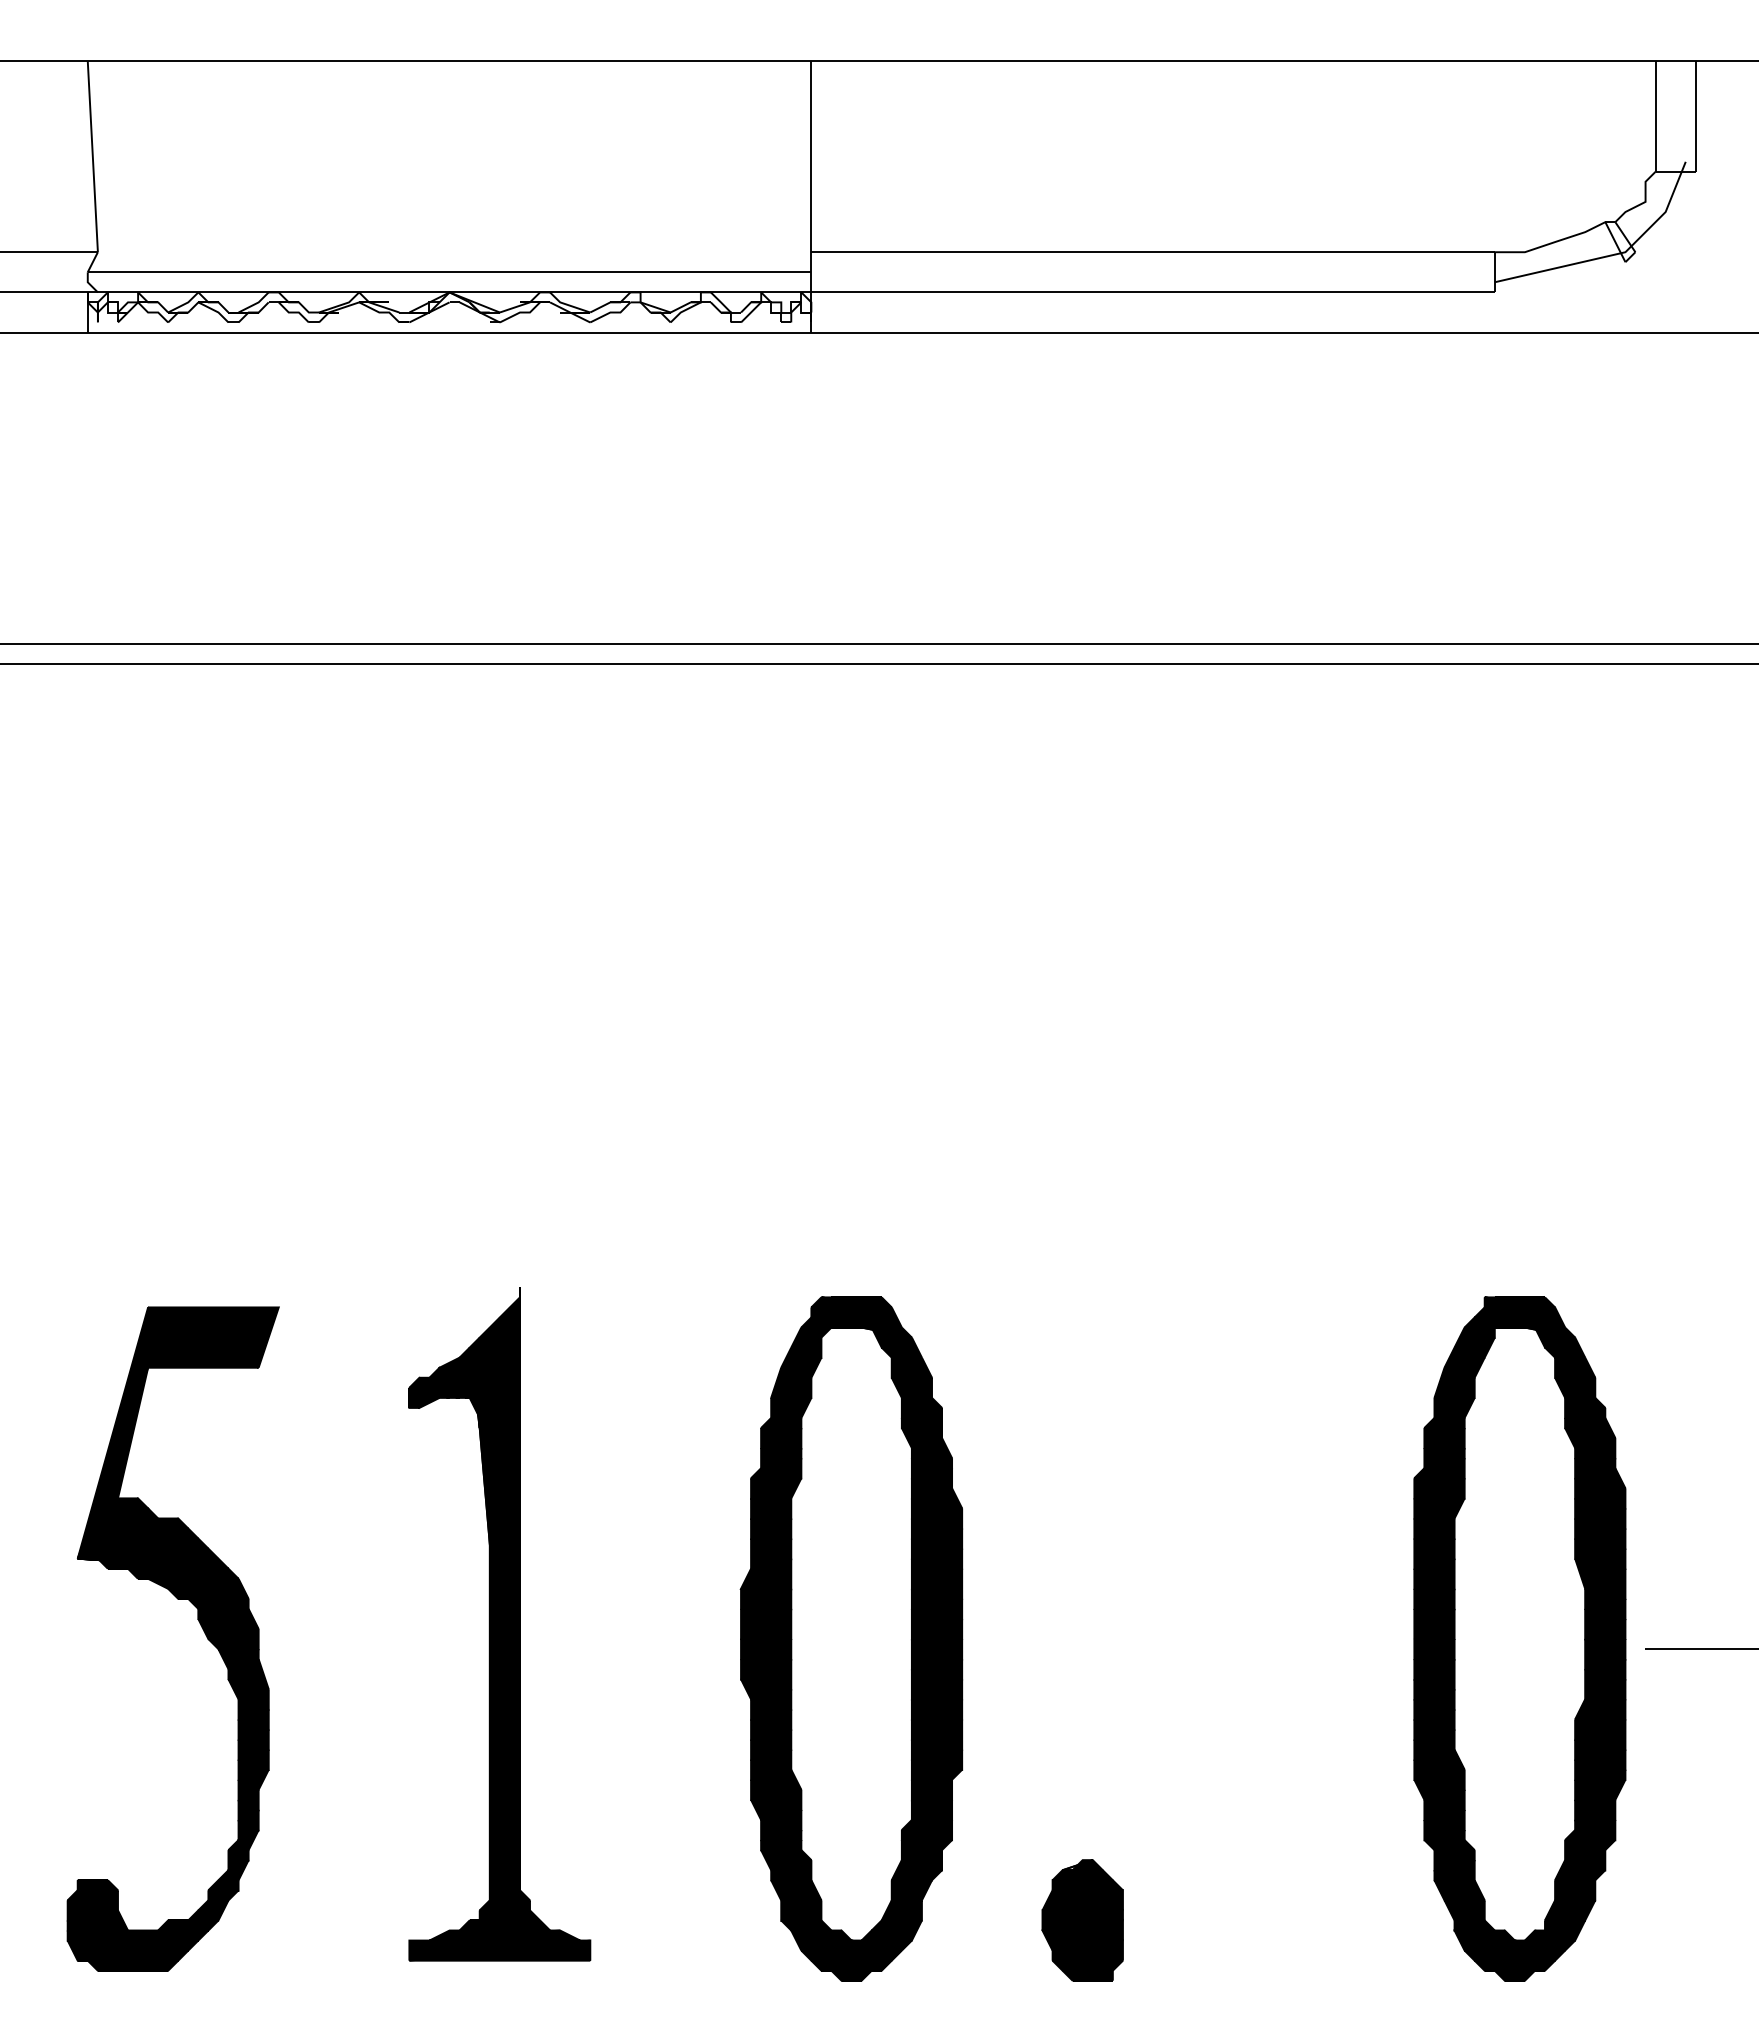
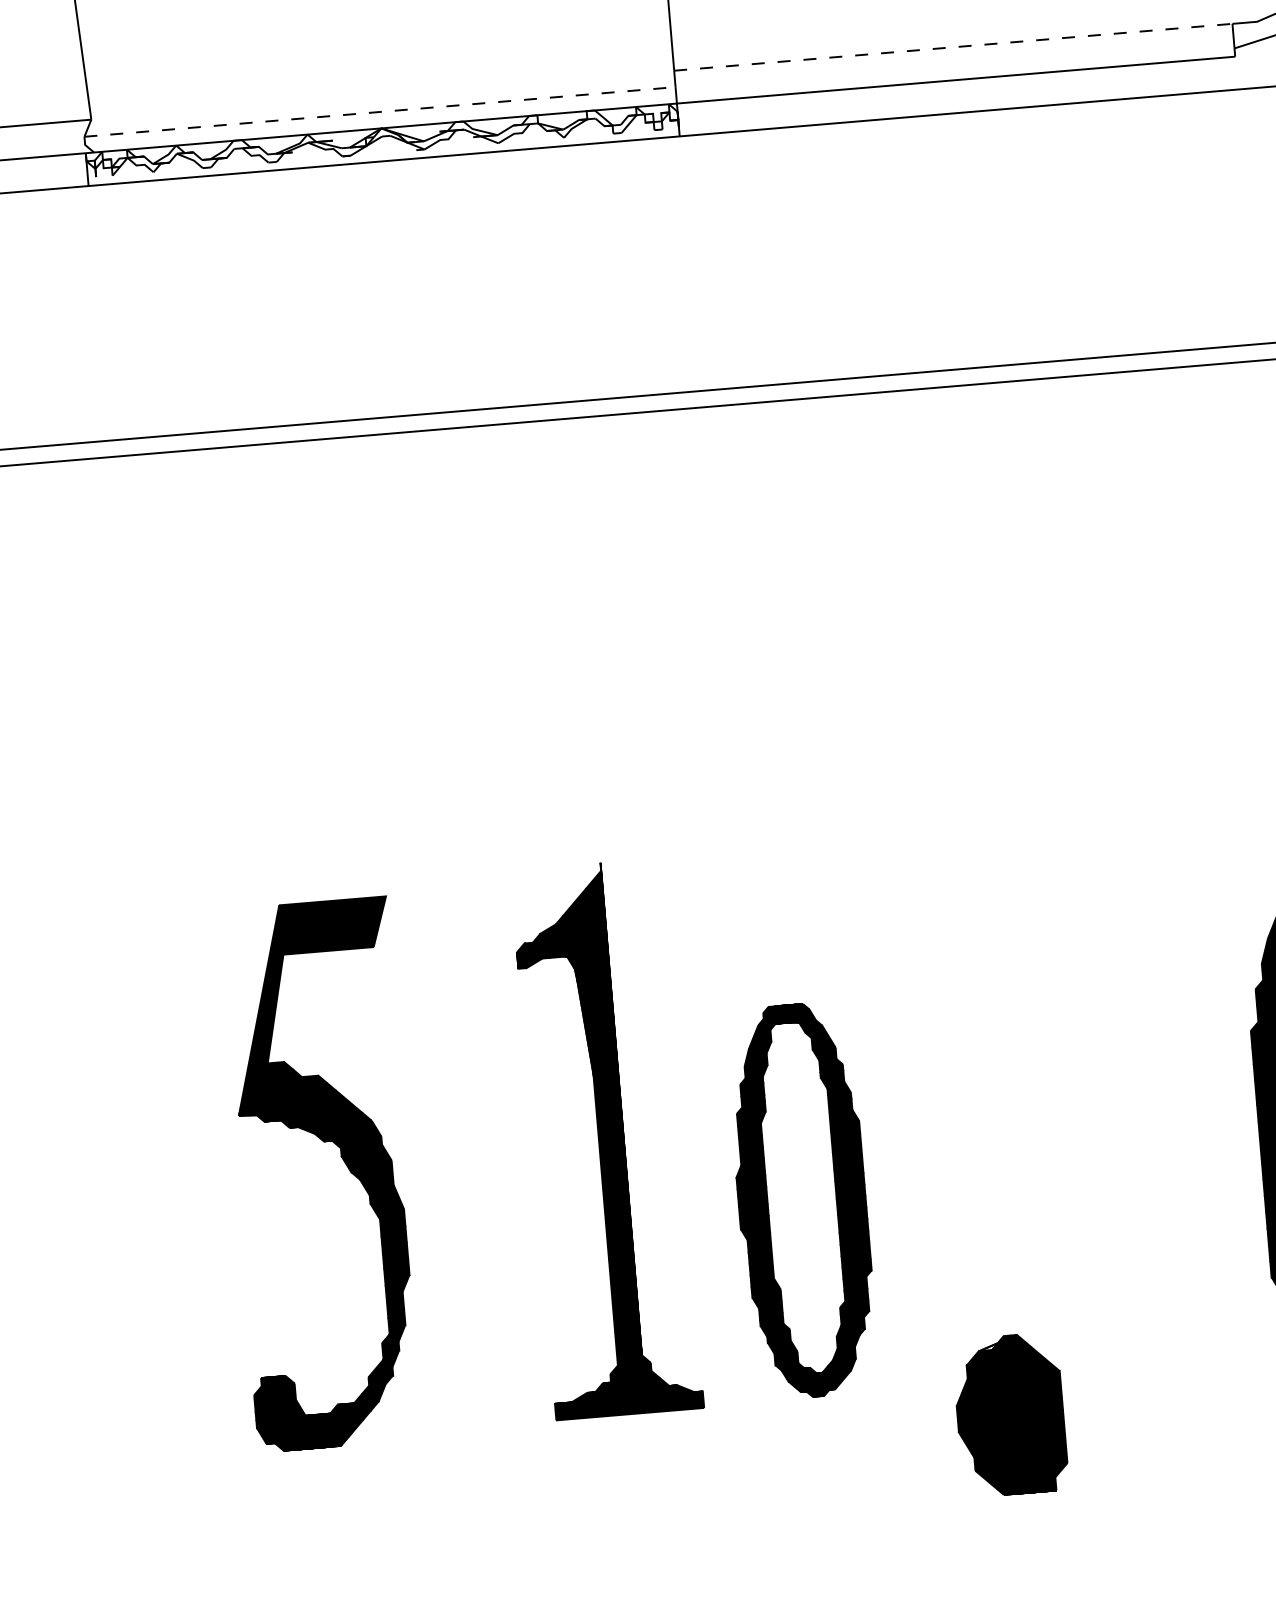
line: (1153, 252) -> (953, 47), solid -> dashed
line: (449, 272) -> (379, 112), solid -> dashed
part: (499, 1624) -> (606, 1139), moved
part: (200, 1625) -> (343, 1161), moved
part: (851, 1638) -> (802, 1200), size x0.7
part: (1082, 1920) -> (1010, 1415), size x1.6

